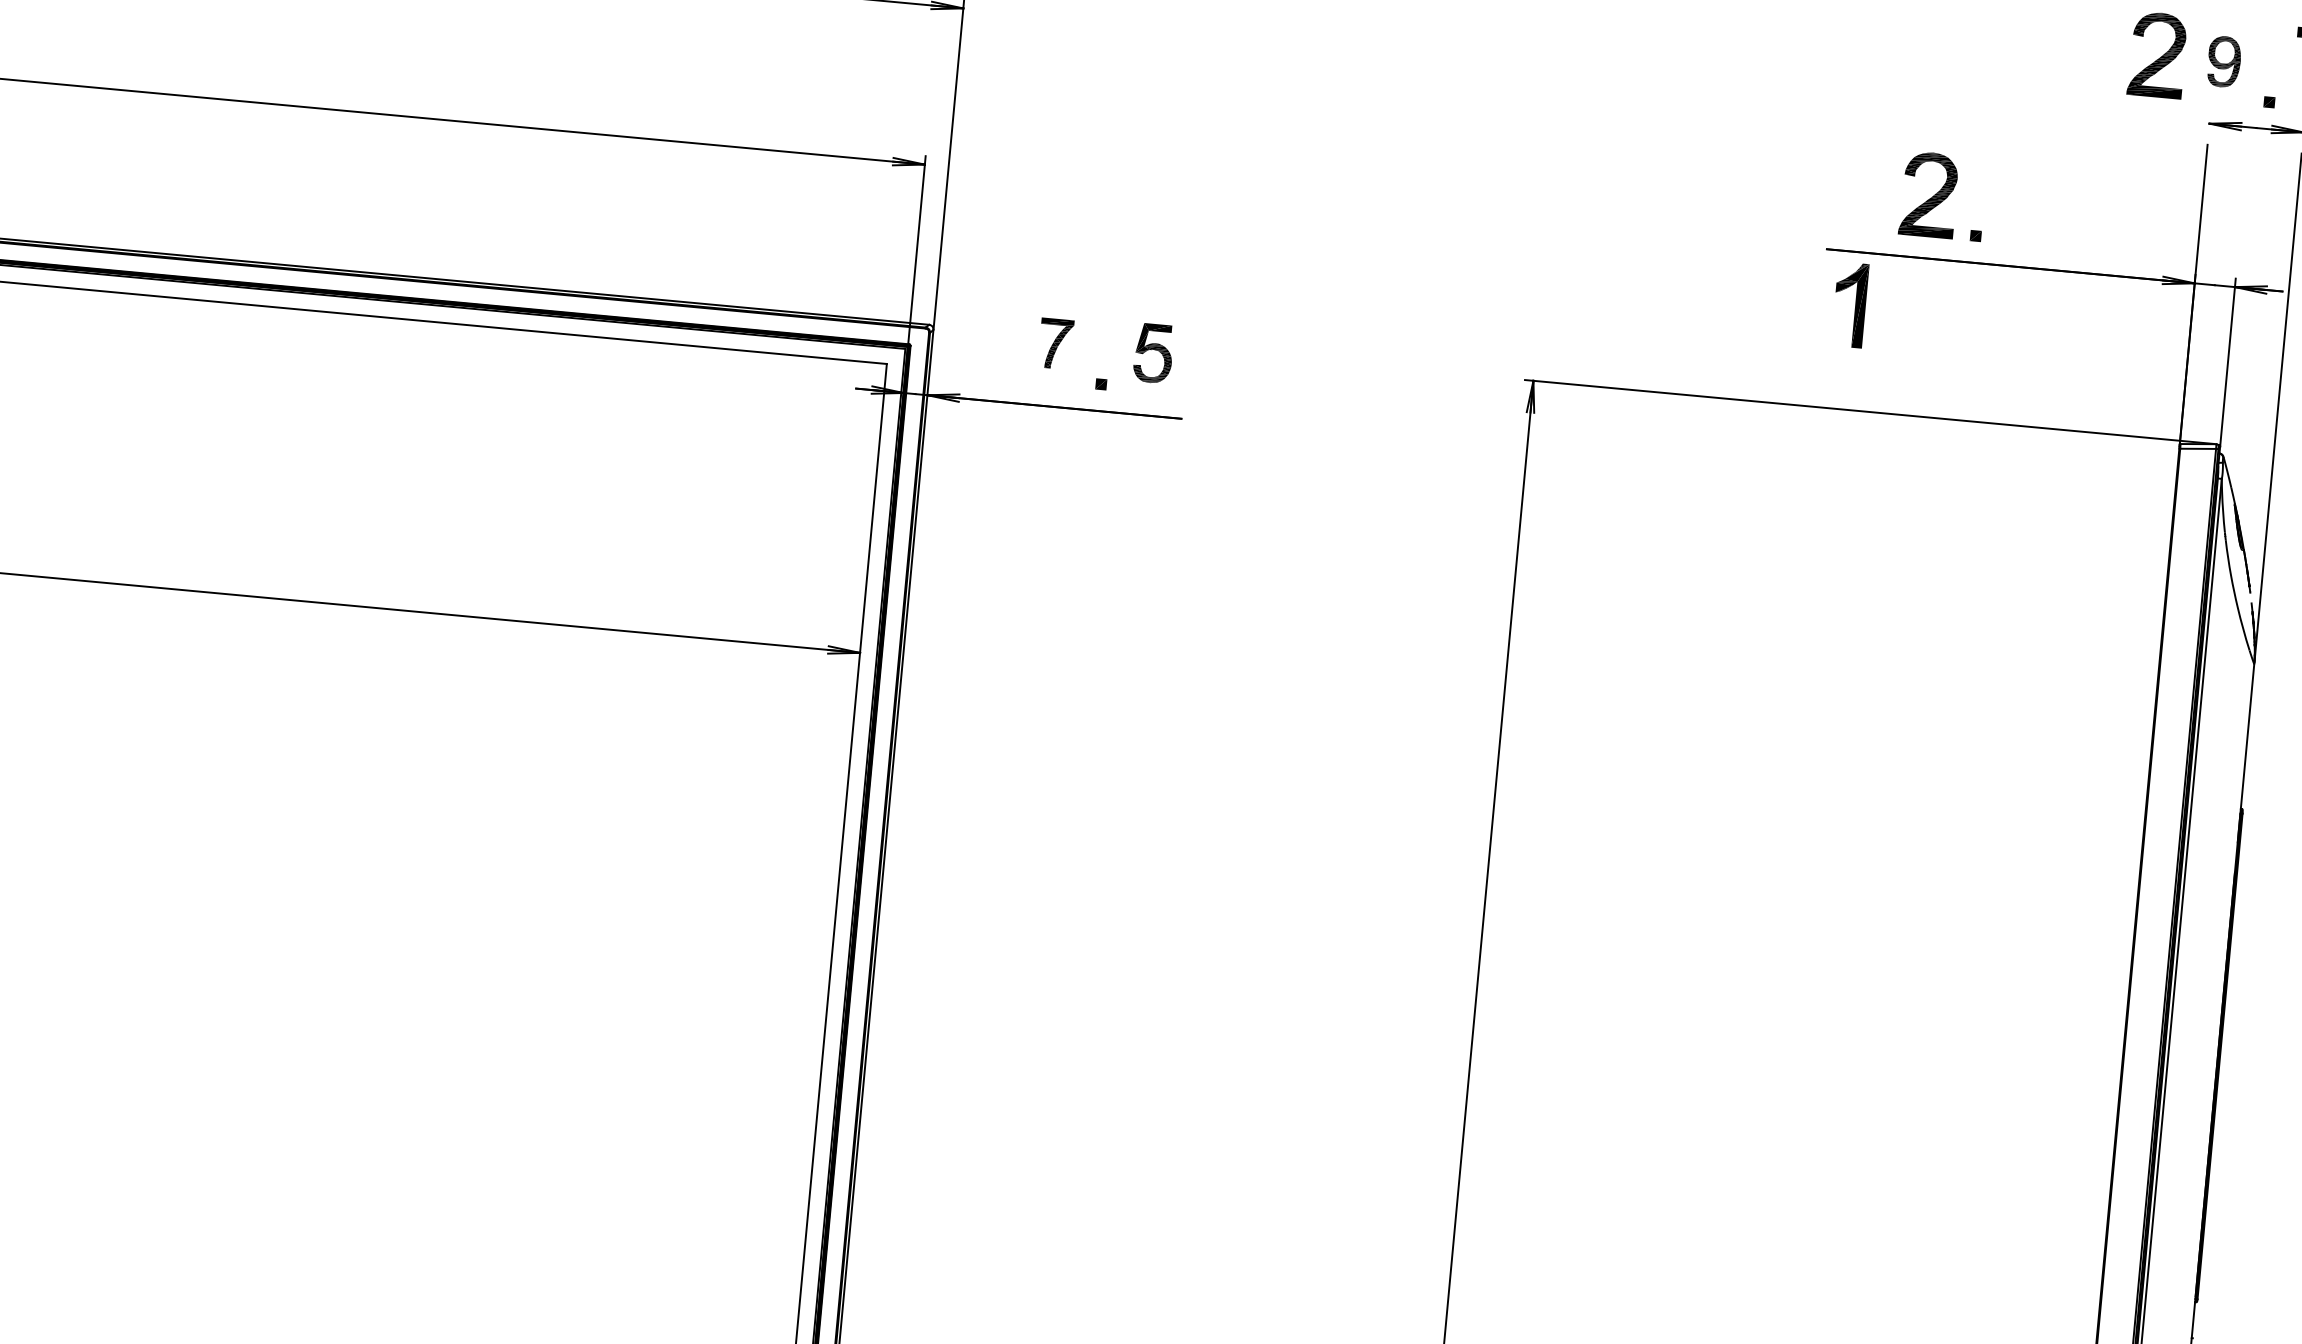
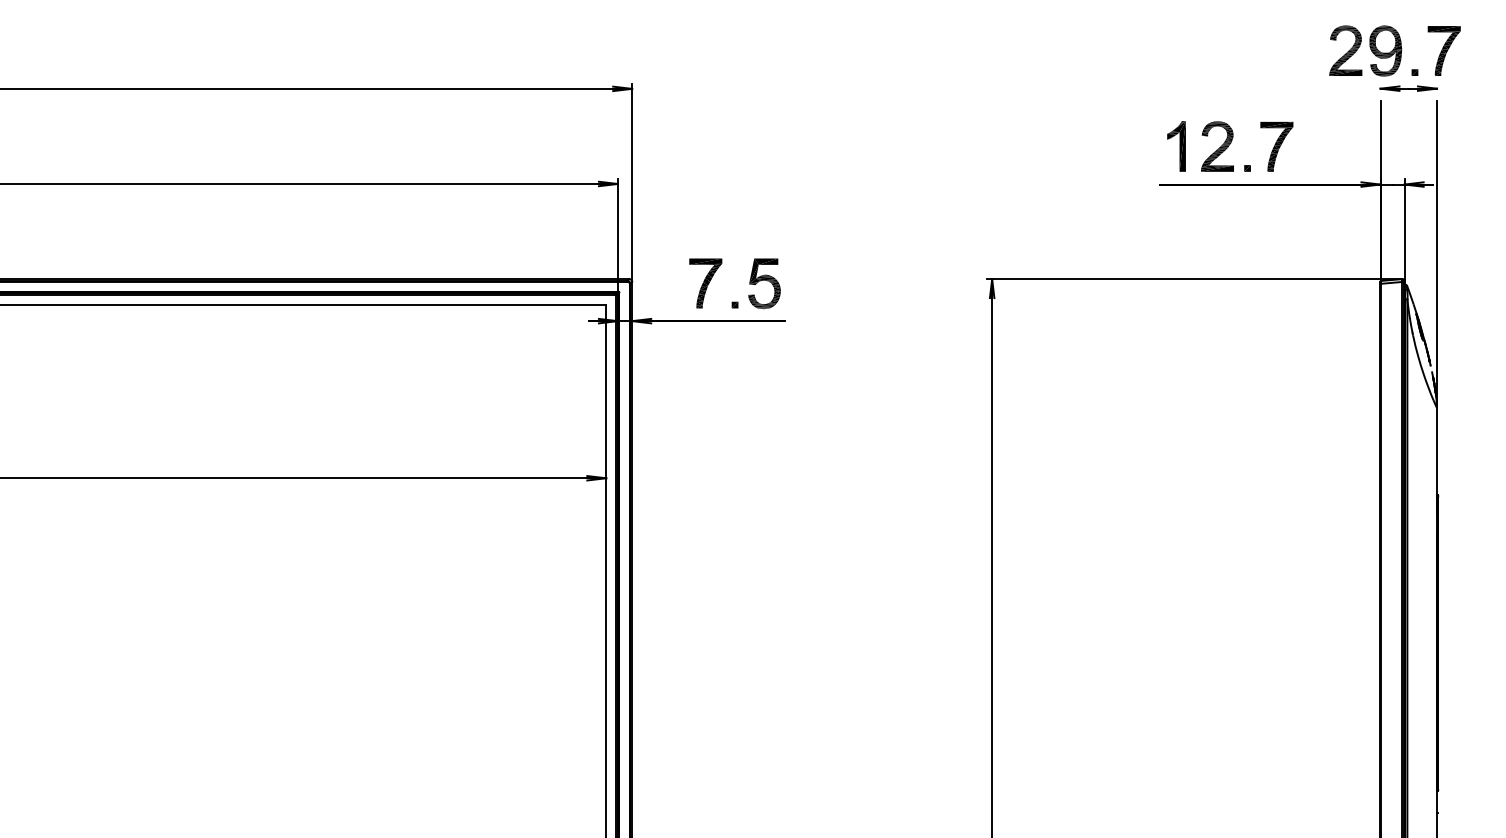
part: (2223, 60) -> (1385, 50), size x1.67
part: (2027, 203) -> (1276, 146), added
part: (1850, 305) -> (1176, 146), moved
part: (1055, 343) -> (705, 283), size x1.67
part: (1153, 352) -> (764, 283), size x1.43

